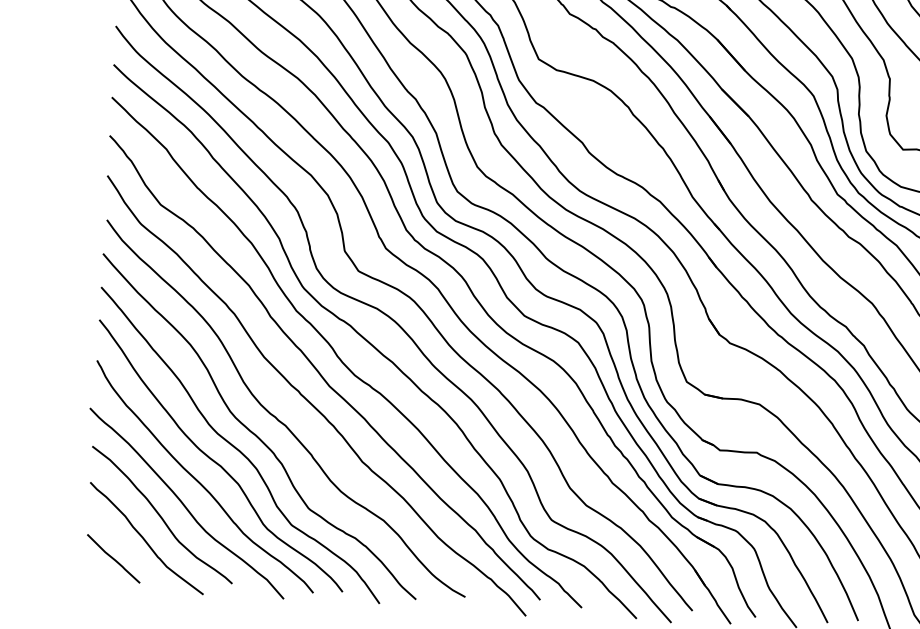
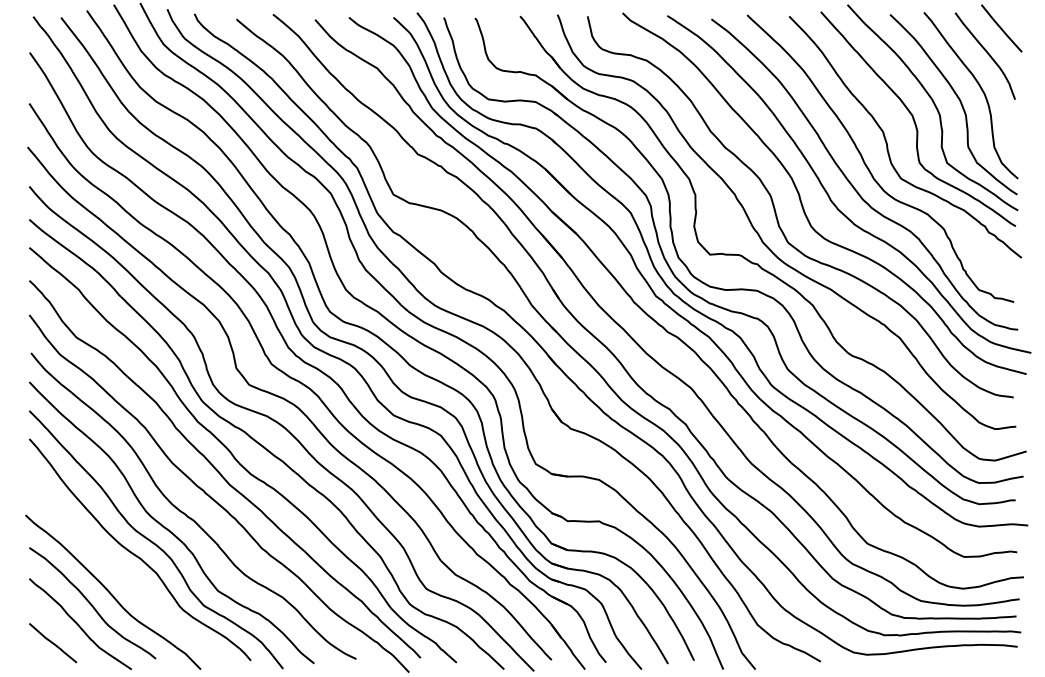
curve: (202, 483) -> (125, 574), removed

